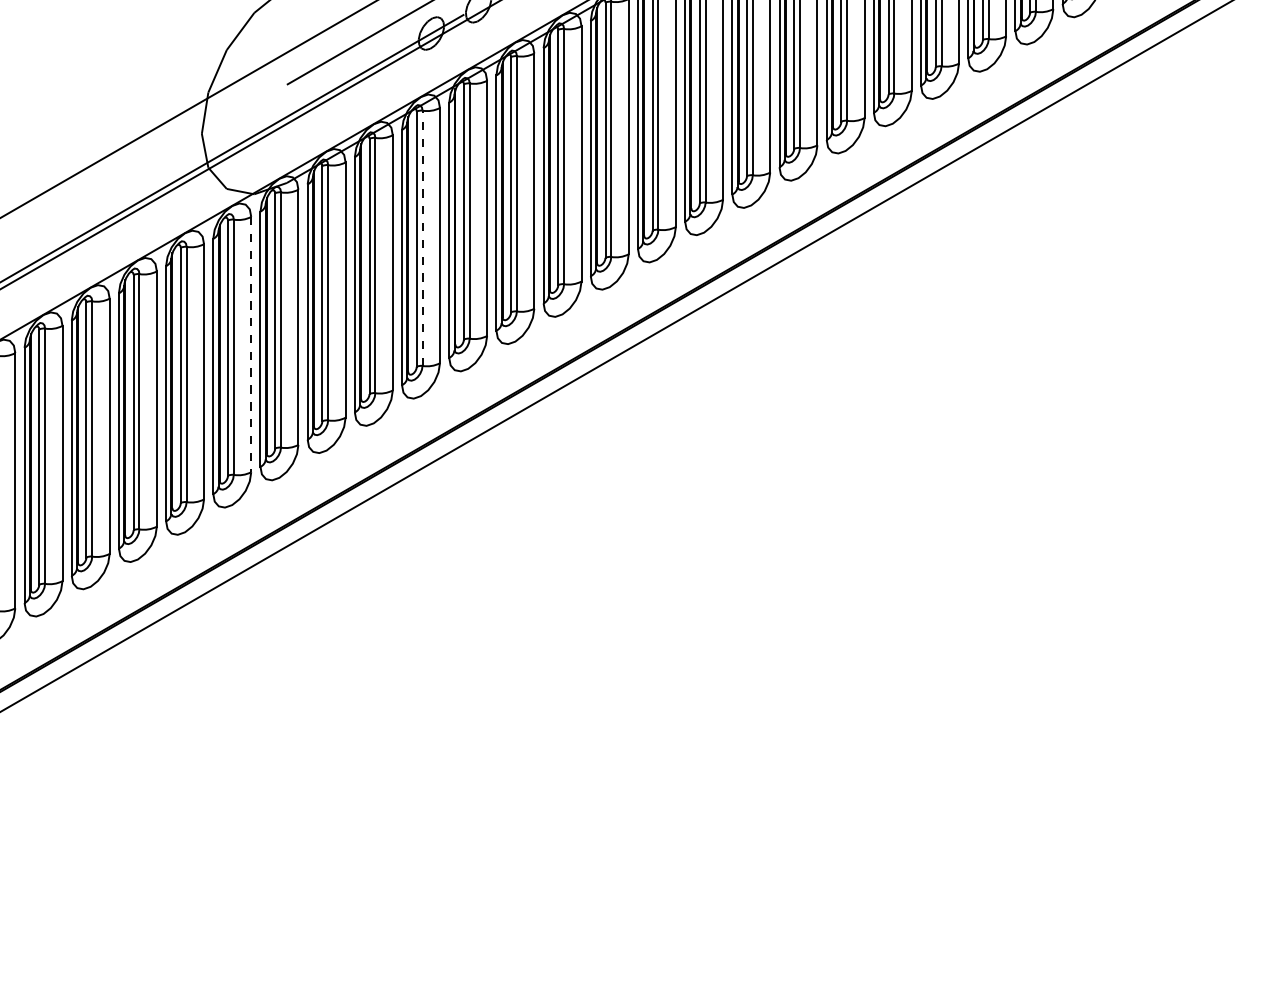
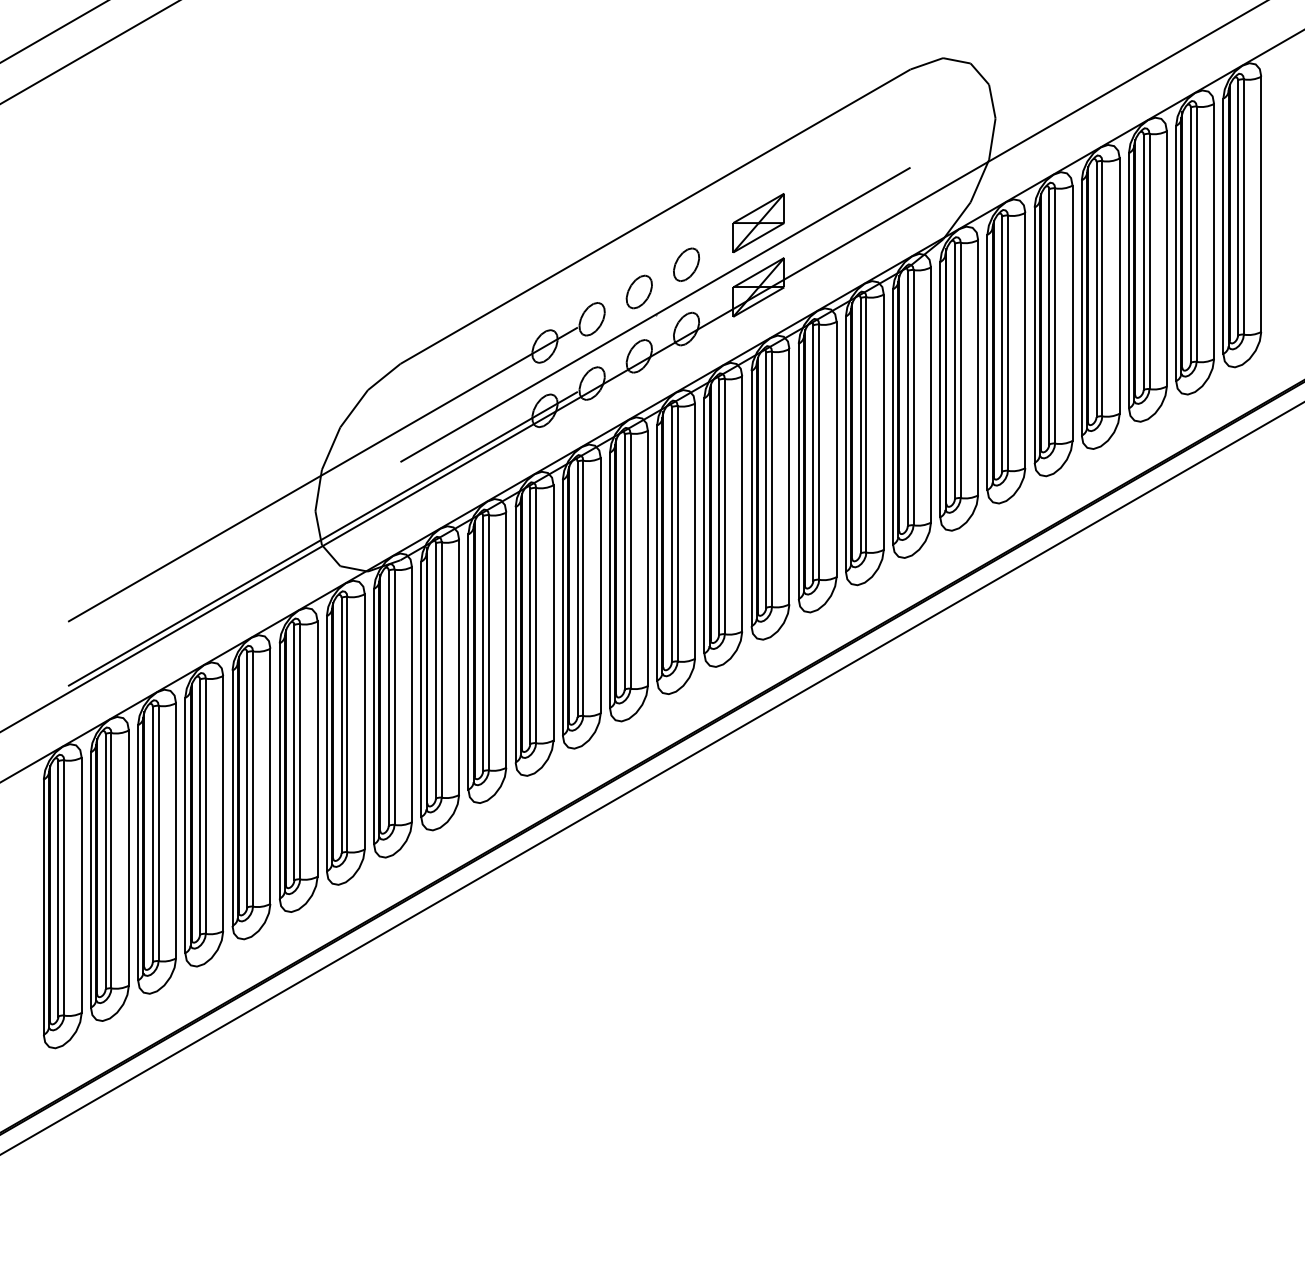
line: (422, 238) -> (536, 615), dashed -> solid
line: (250, 344) -> (364, 721), dashed -> solid

